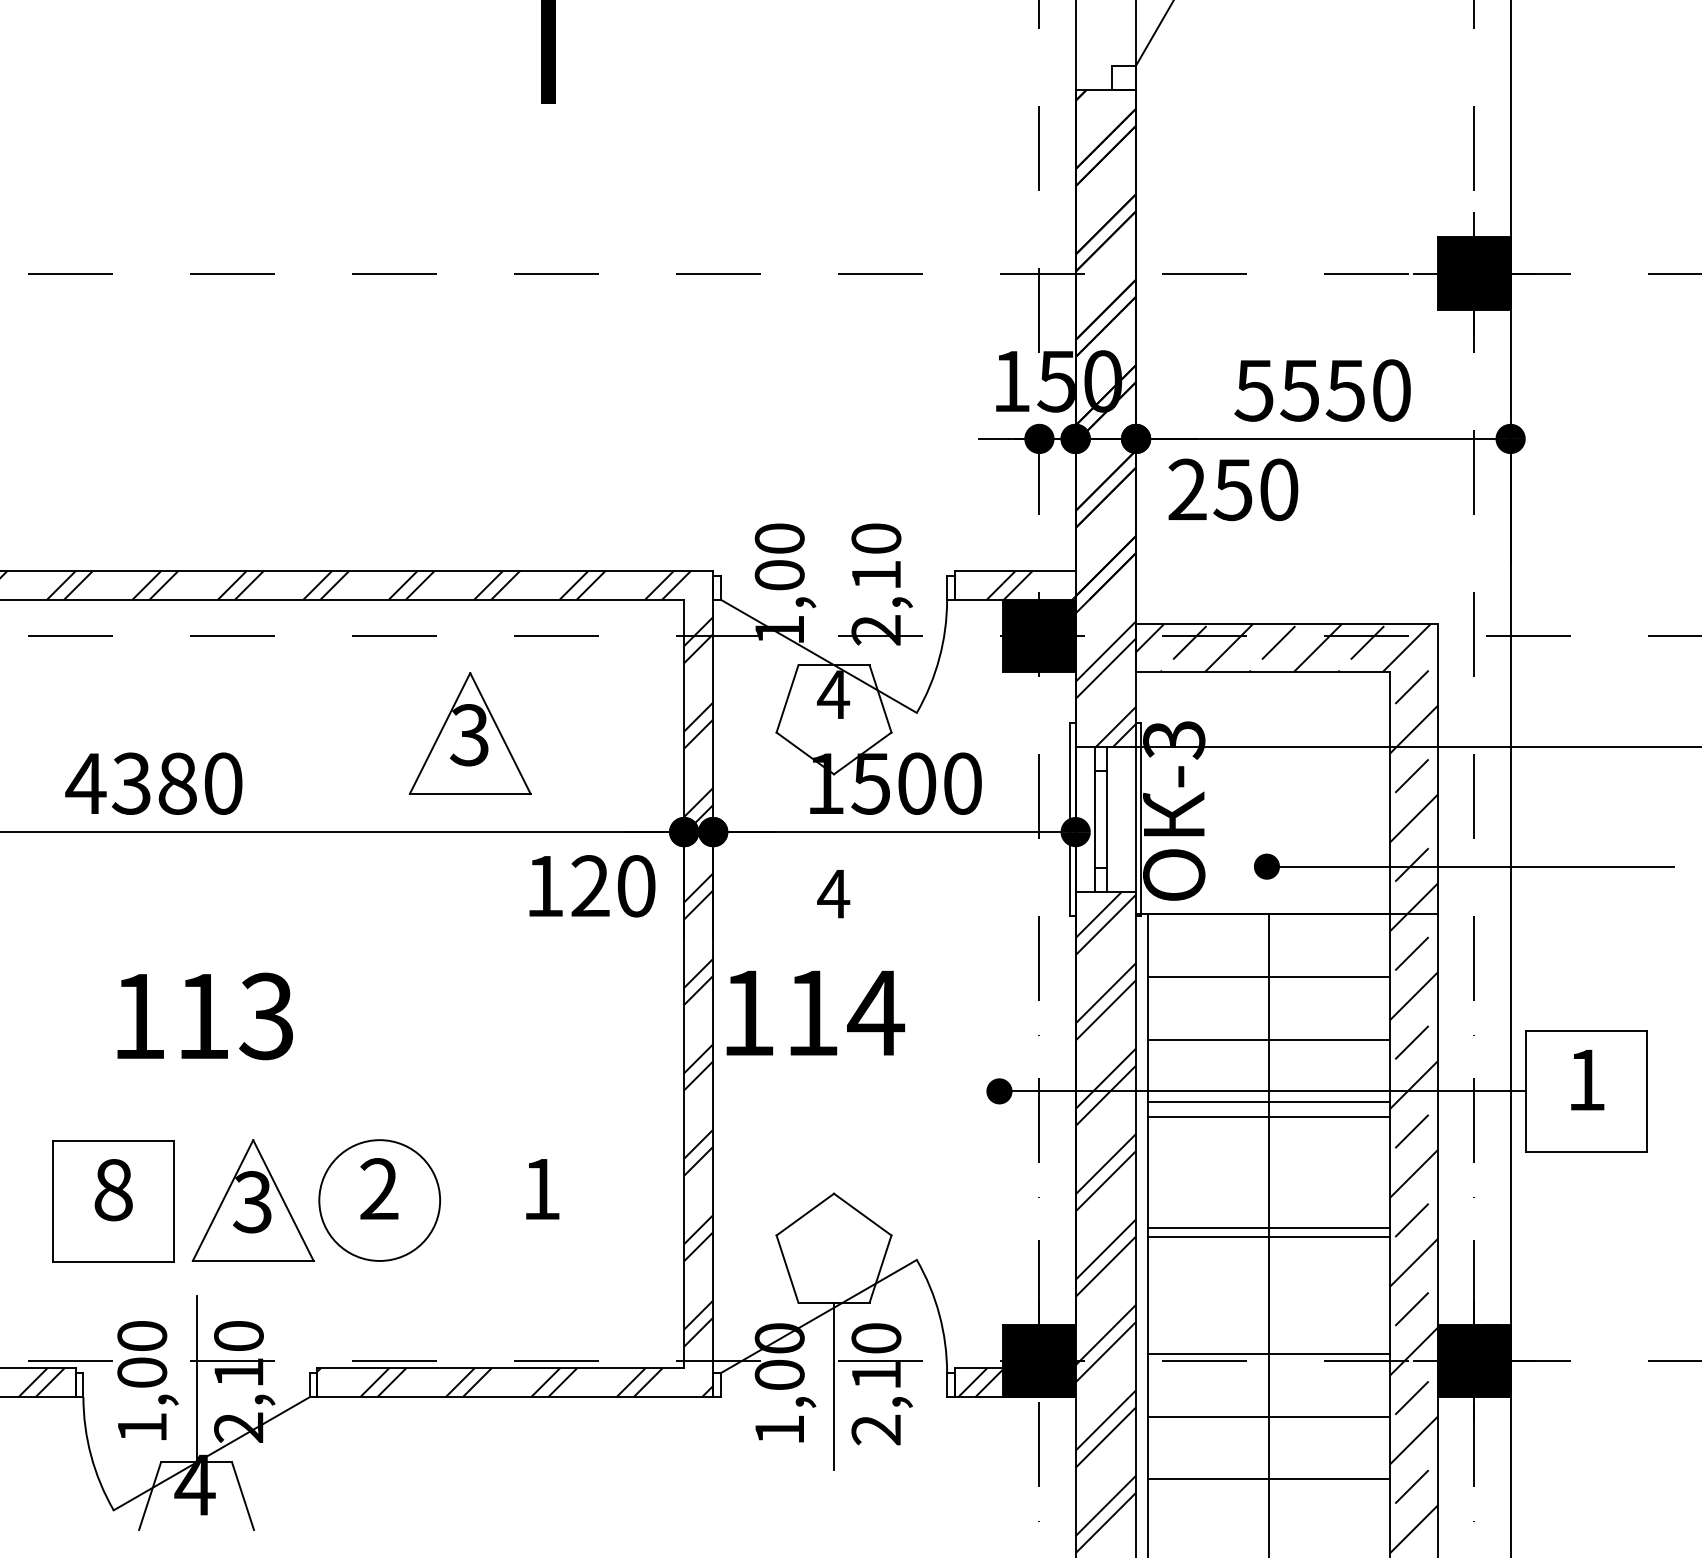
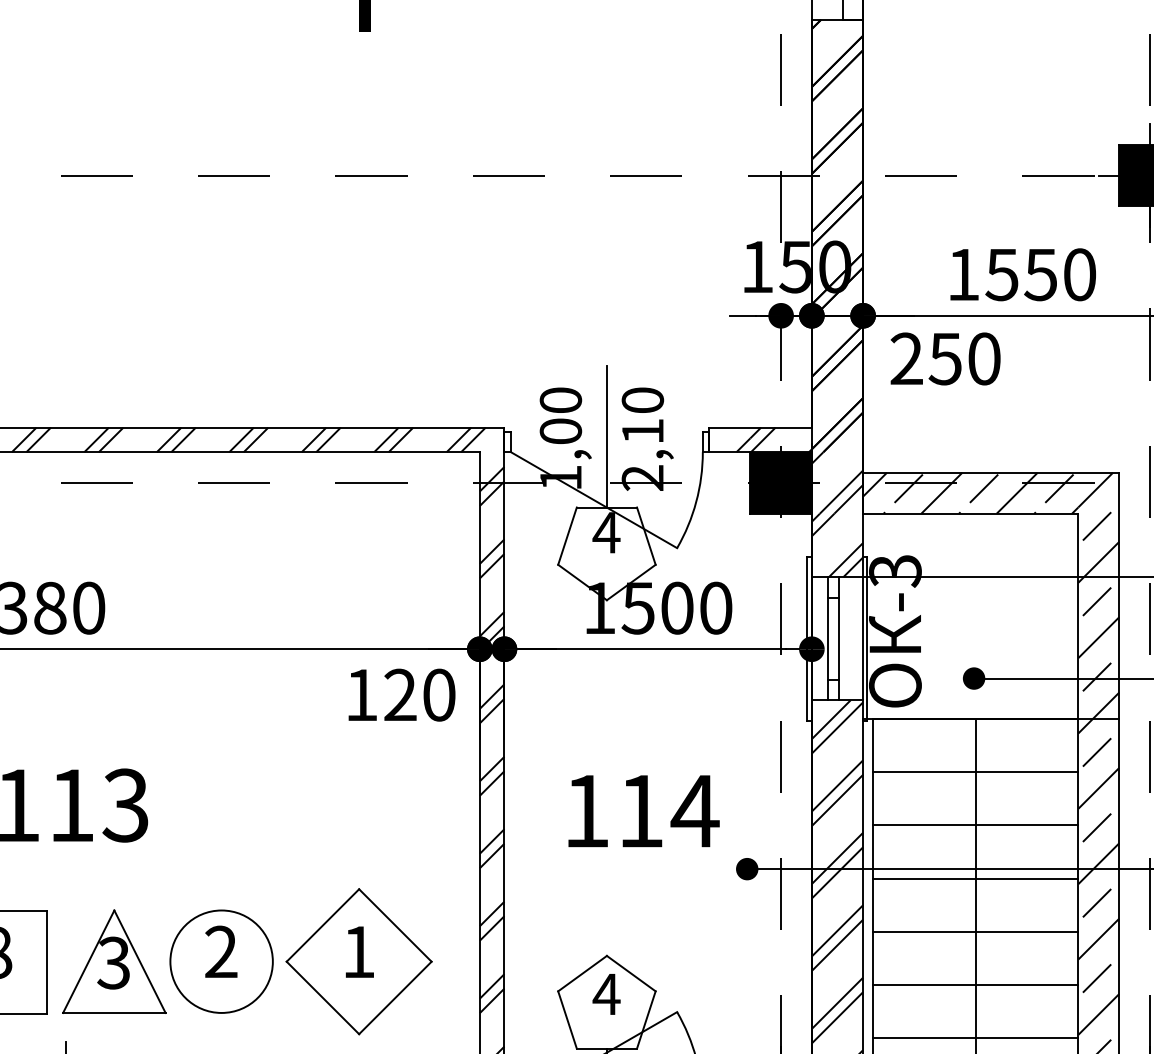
text: (1253, 390) -> (962, 274), 5550 -> 1550
line: (834, 581) -> (607, 436), added
part: (469, 733) -> (297, 565), removed
text: (833, 894) -> (606, 994), moved
text: (815, 1012) -> (643, 810), moved
line: (1268, 1117) -> (975, 931), moved
part: (541, 1200) -> (358, 961), added
line: (1268, 1236) -> (975, 1038), moved

